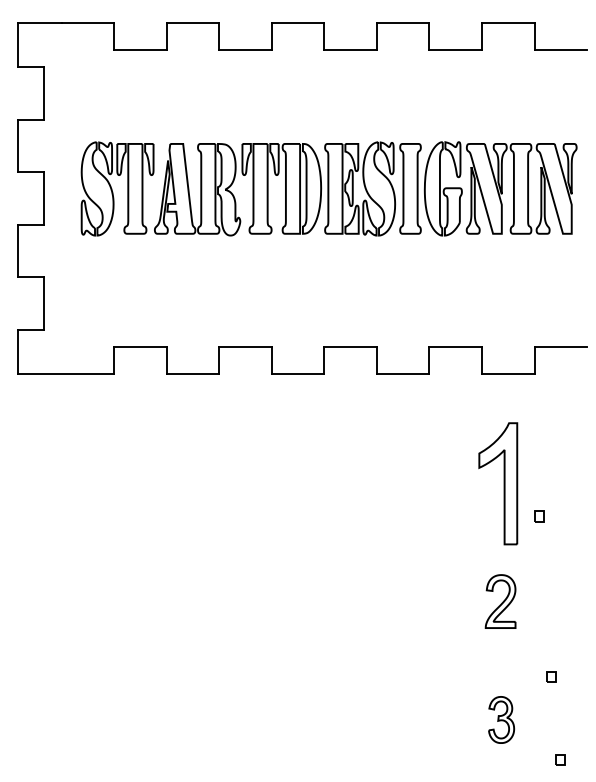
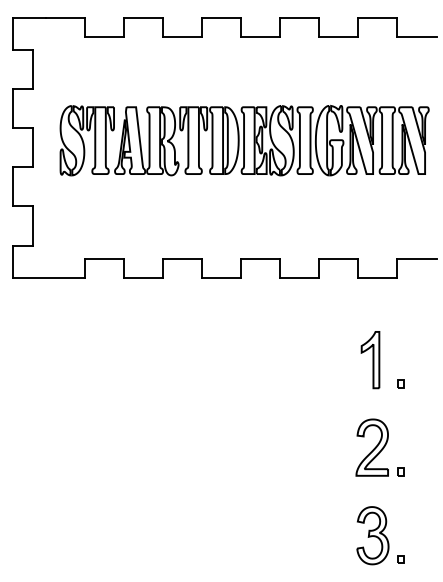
part: (498, 483) -> (370, 359), size x0.62
part: (500, 601) -> (372, 447), size x1.43
part: (551, 676) -> (401, 471), moved
part: (501, 719) -> (372, 535), size x1.67
part: (560, 759) -> (401, 559), moved

